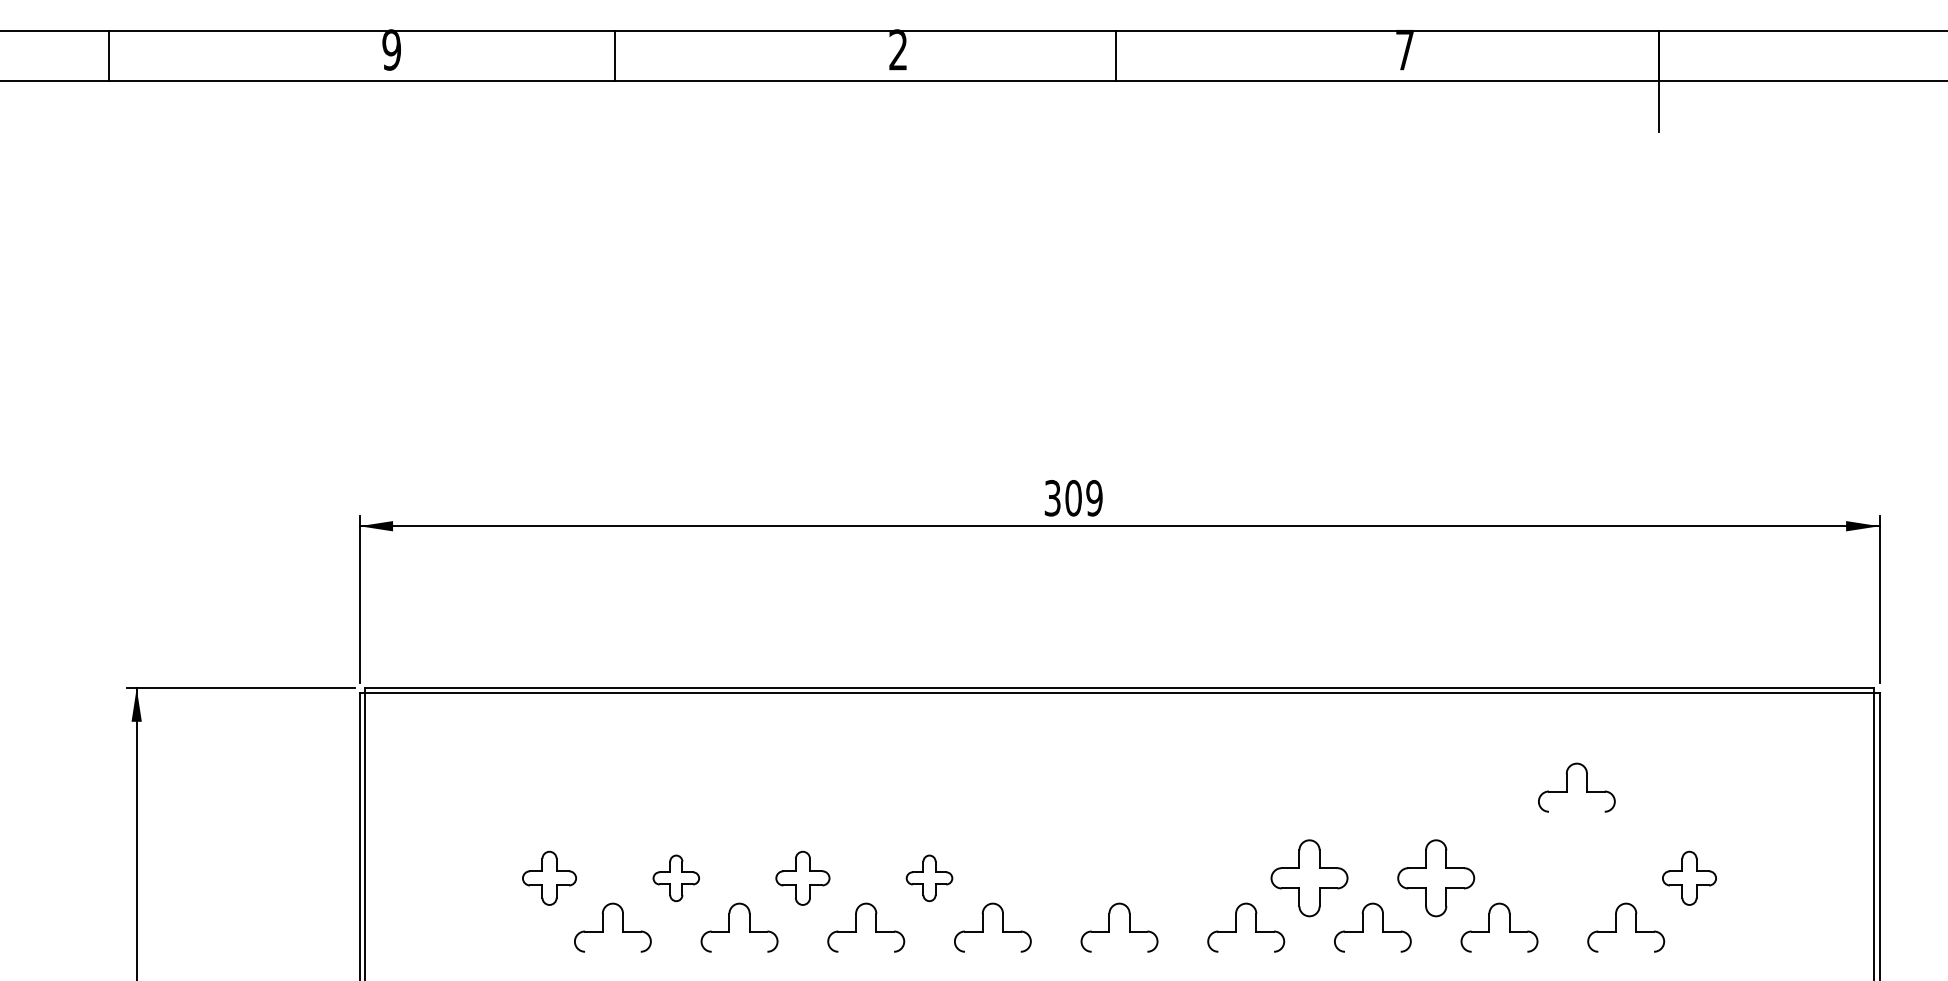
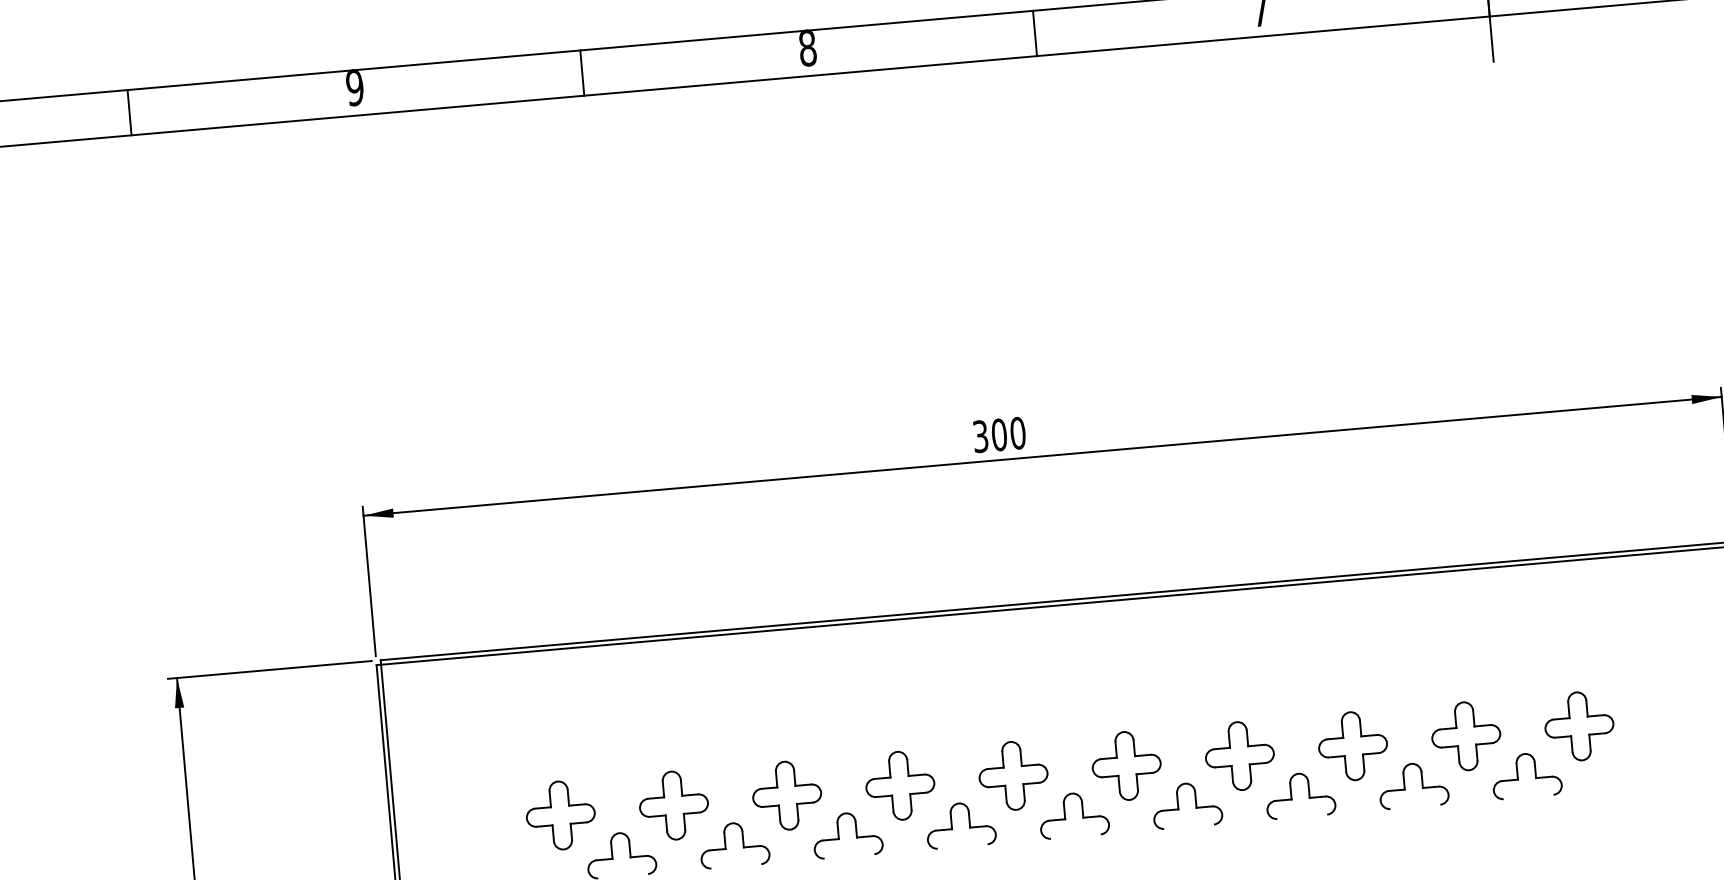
text: (898, 49) -> (807, 47), 2 -> 8
line: (108, 55) -> (129, 112), moved
line: (614, 55) -> (582, 72), moved
line: (1116, 55) -> (1035, 33), moved
text: (1094, 498) -> (1018, 433), 309 -> 300
part: (1567, 787) -> (1463, 654), removed
part: (549, 878) -> (560, 815), size x1.43
part: (676, 878) -> (674, 805), size x1.67
part: (802, 878) -> (786, 795), size x1.43
part: (929, 878) -> (900, 785), size x1.67
part: (1056, 878) -> (1013, 776), added
part: (1182, 878) -> (1126, 766), added
part: (1562, 878) -> (1465, 736), added
part: (1689, 878) -> (1579, 726), size x1.43

